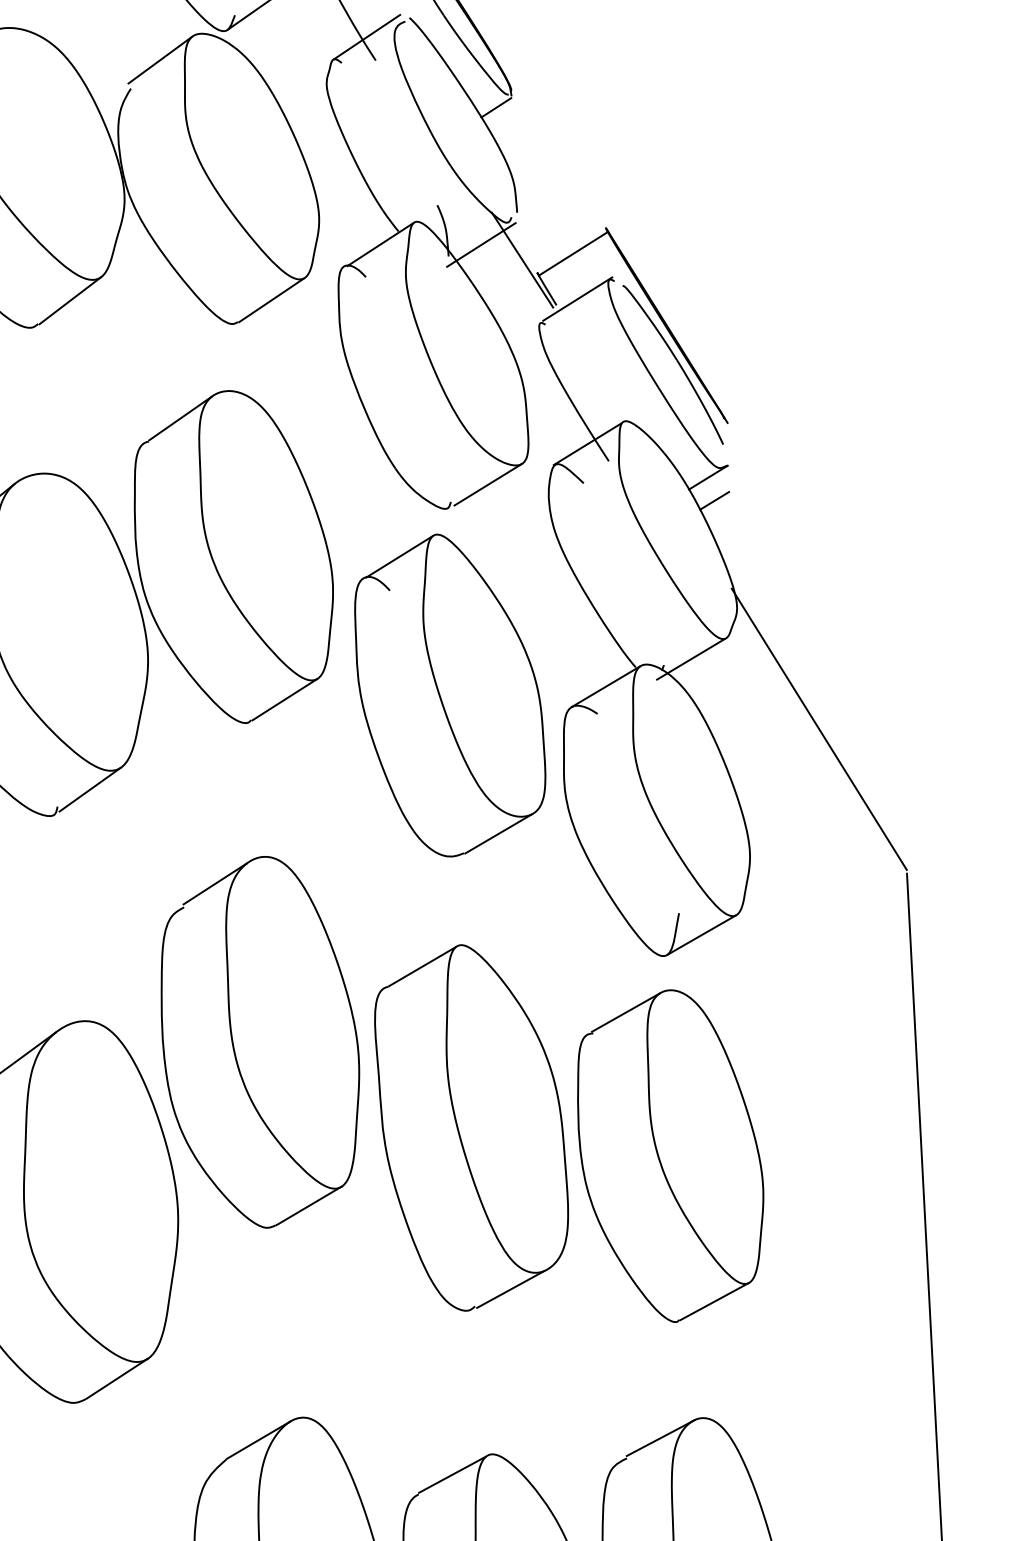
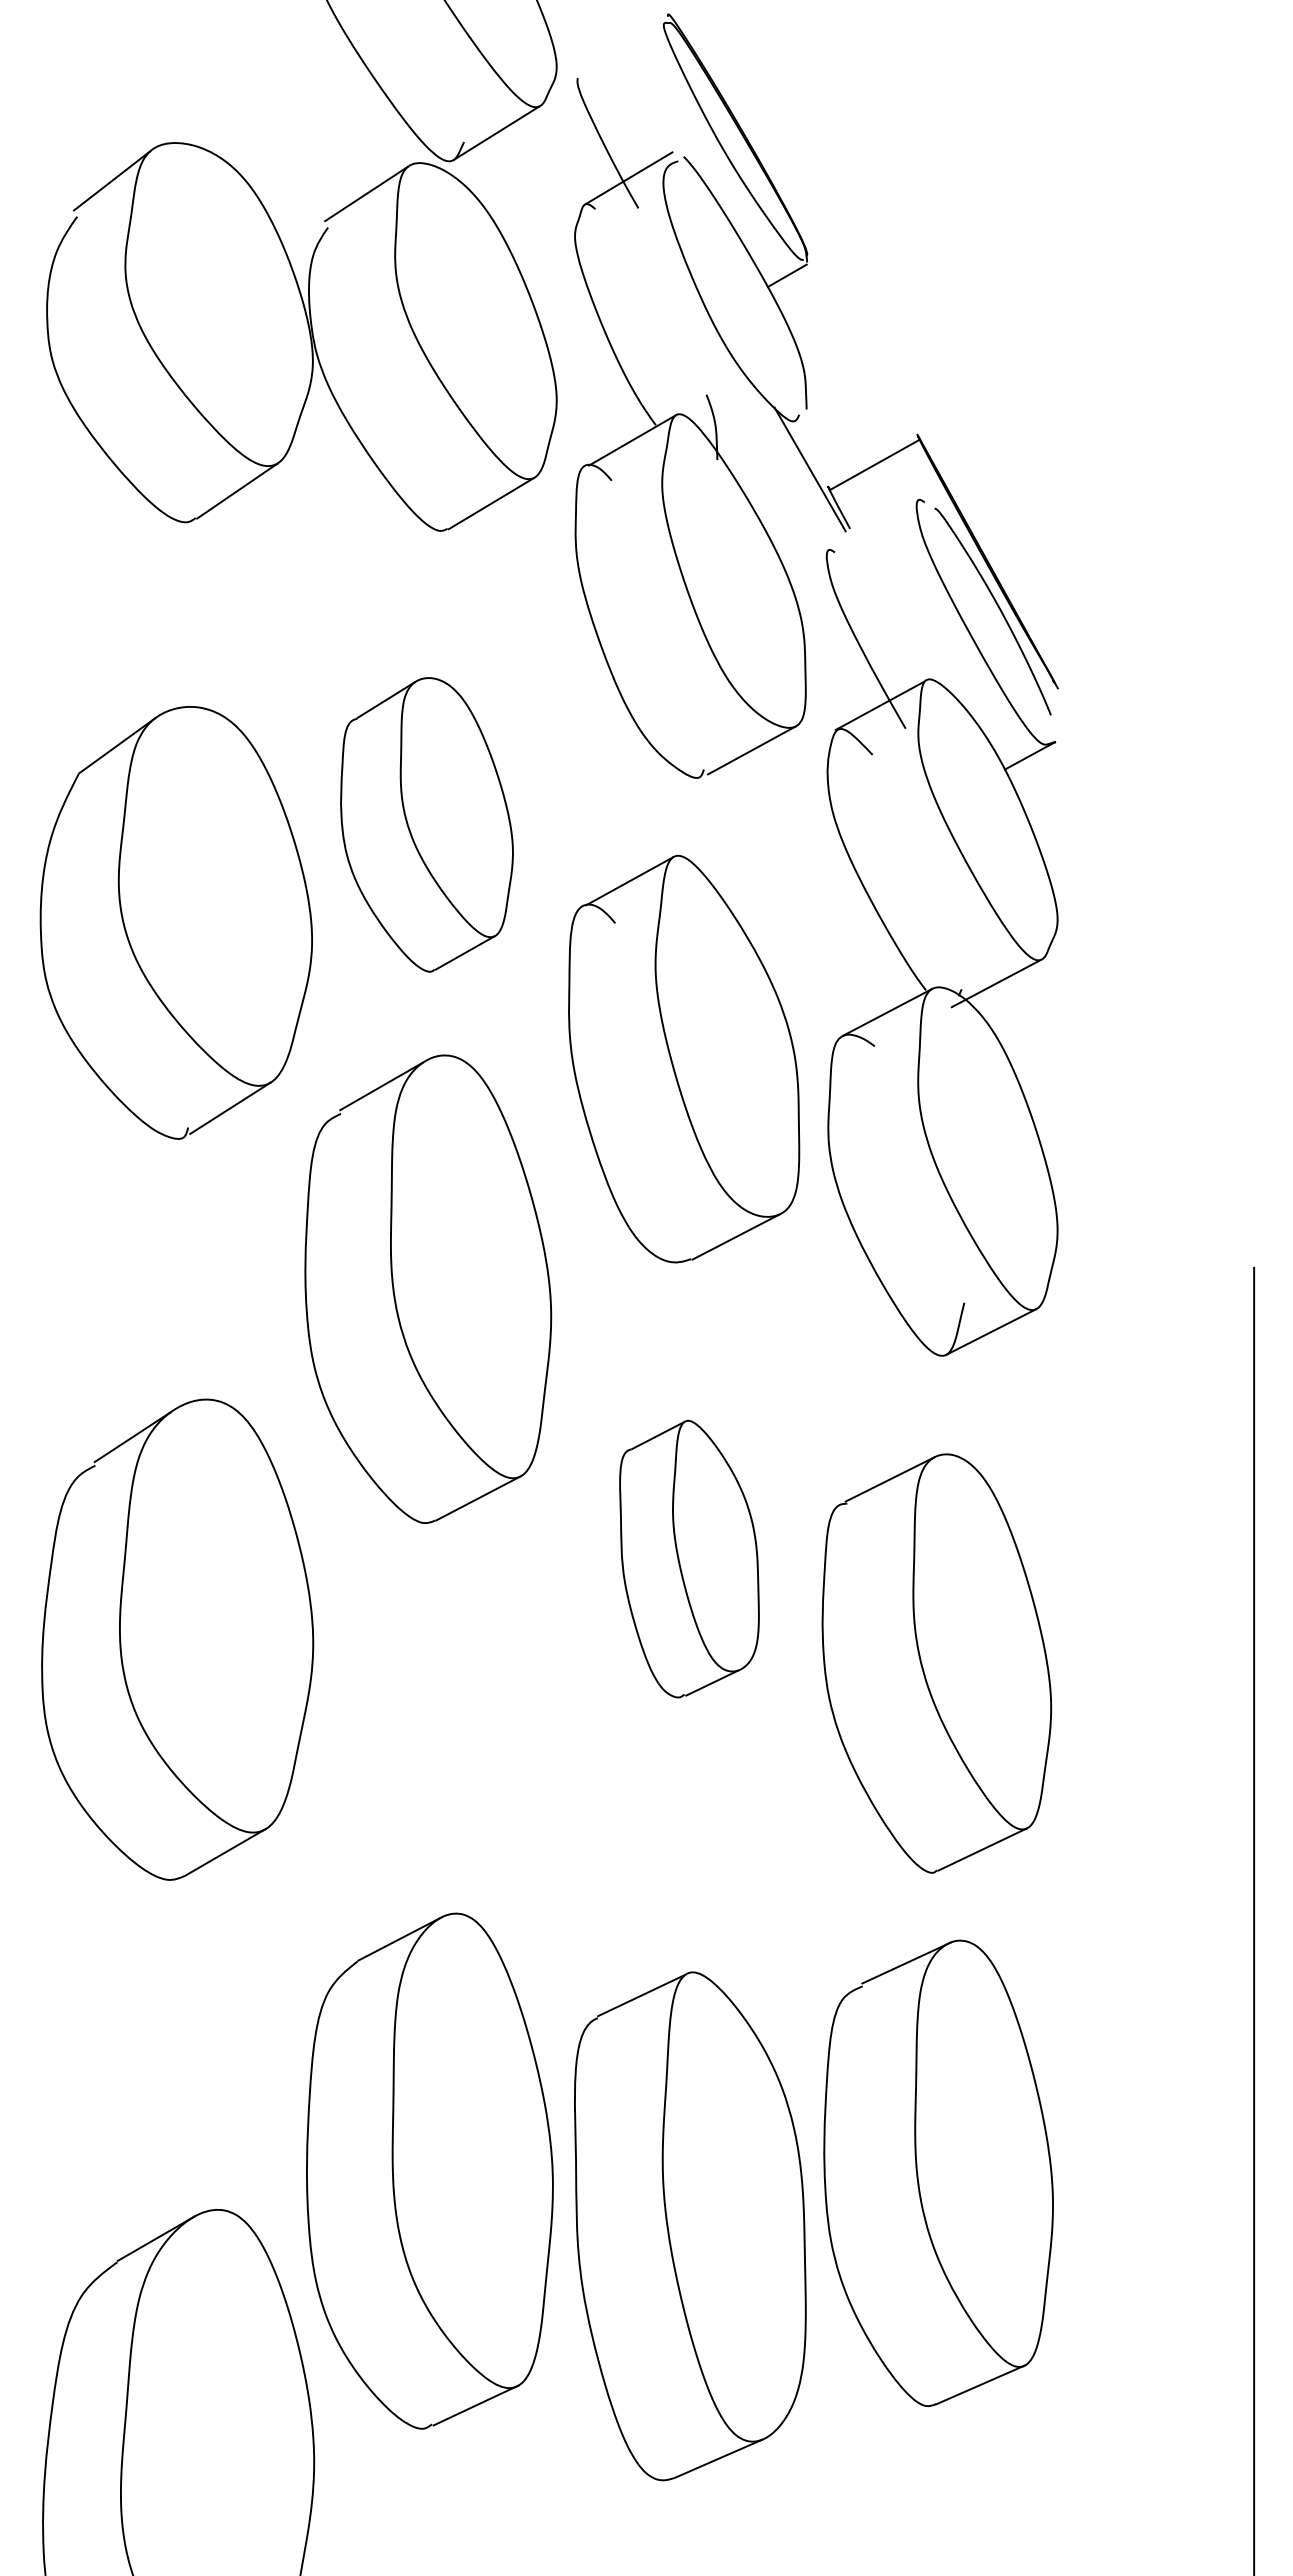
line: (480, 244) -> (758, 447), removed
line: (578, 299) -> (877, 522), removed
line: (714, 500) -> (1036, 785), removed
part: (233, 556) -> (426, 824), size x0.7
part: (450, 694) -> (684, 1058), moved
line: (819, 729) -> (1153, 1080), removed
part: (260, 1042) -> (428, 1288), moved
part: (472, 1126) -> (689, 1558), size x0.6
part: (670, 1156) -> (936, 1663), moved

